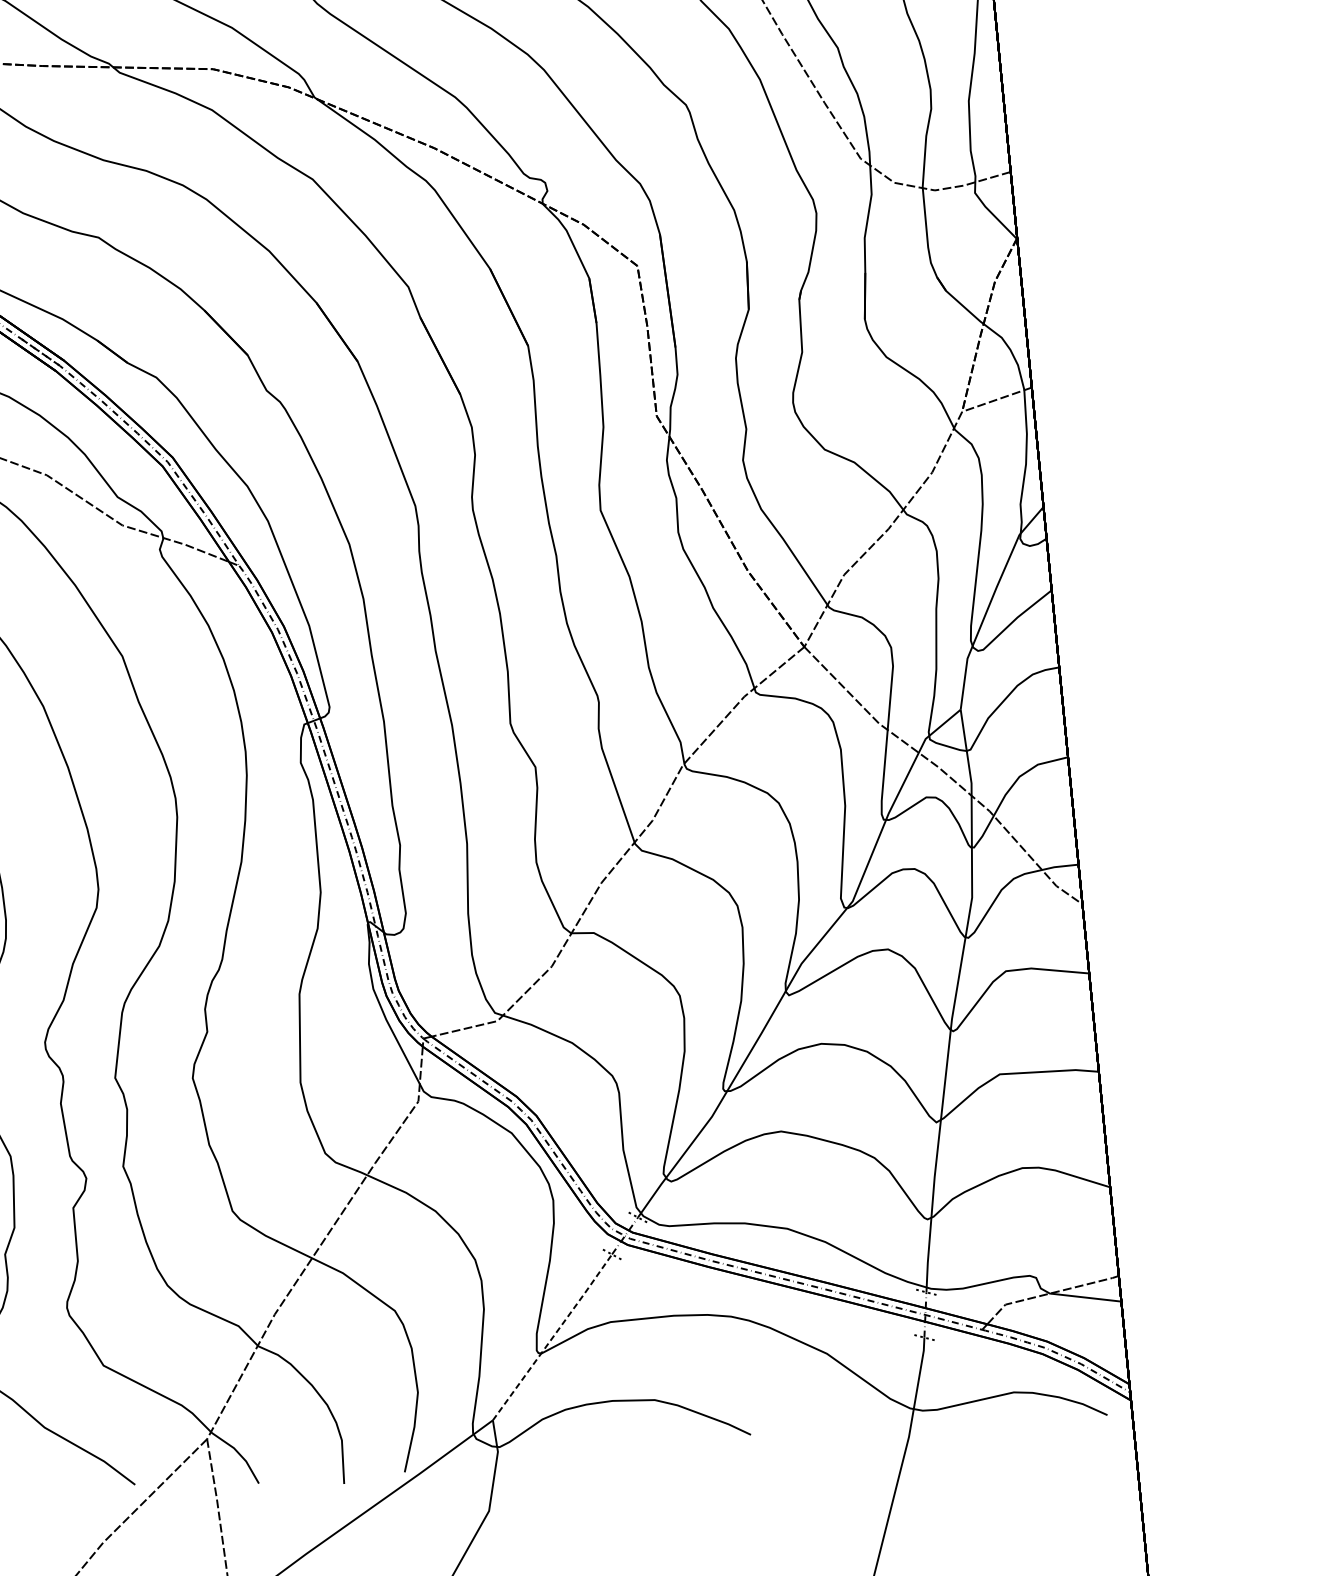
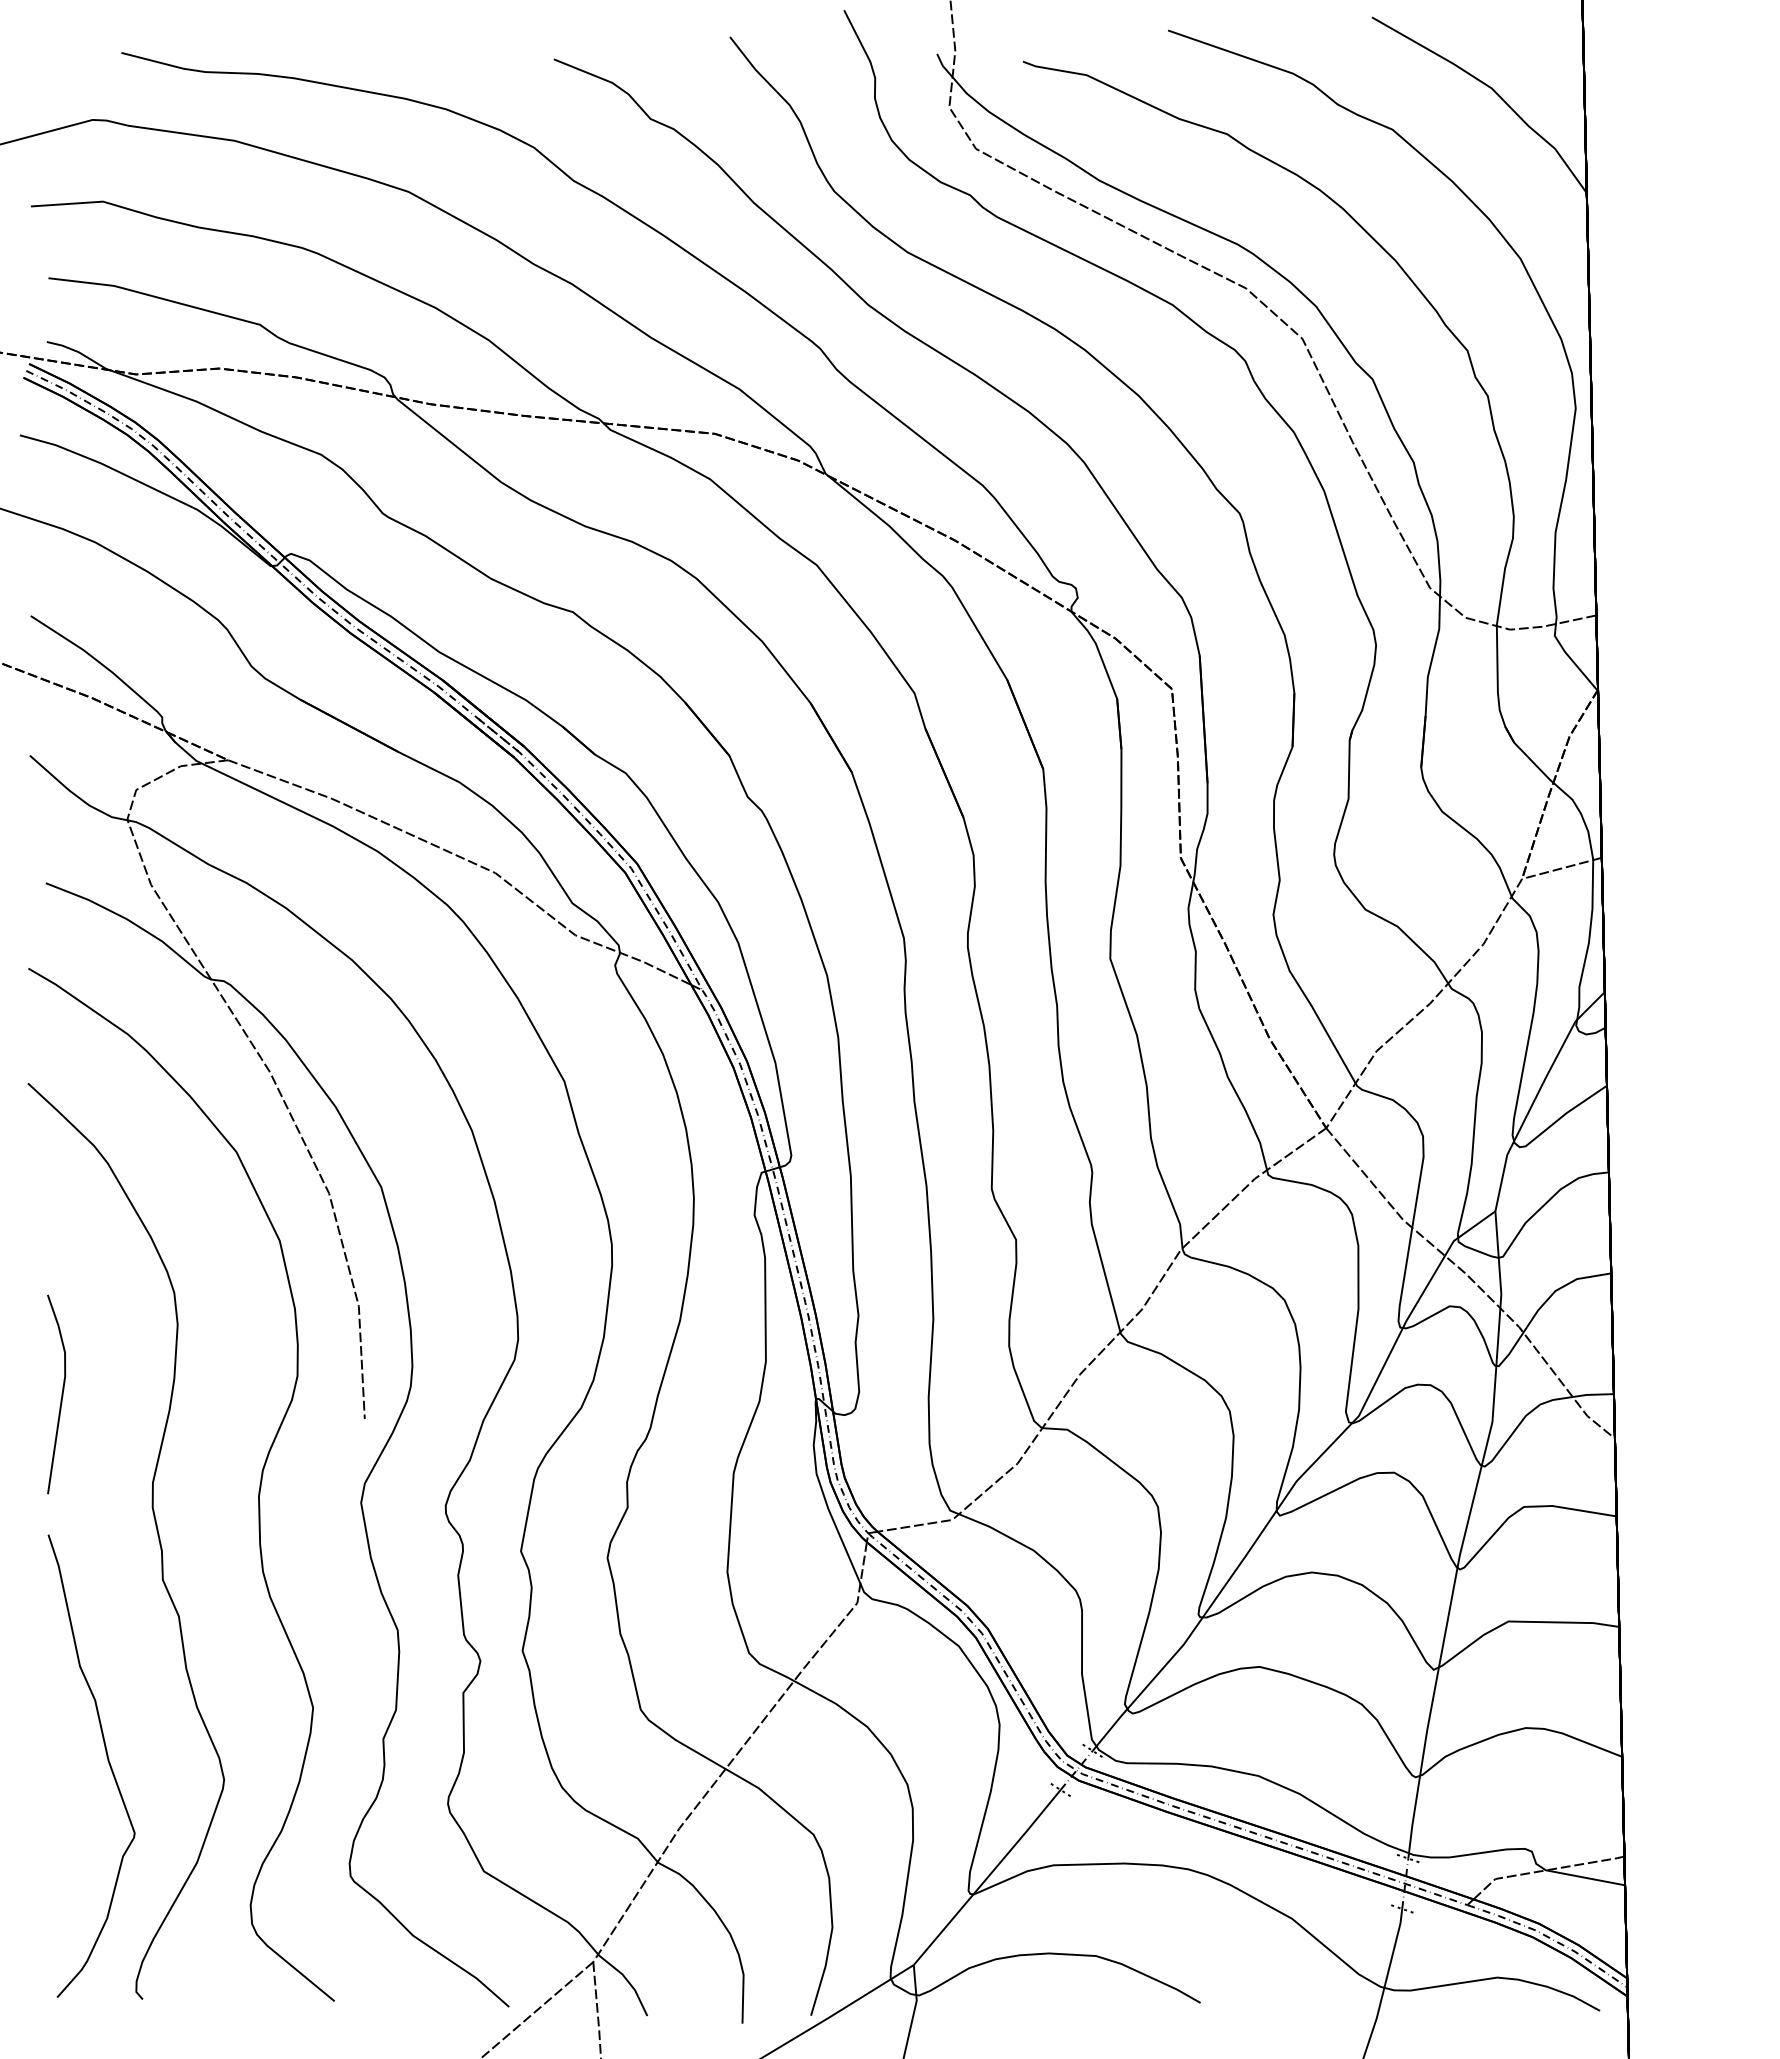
line: (552, 1337) -> (987, 1877), dashed -> solid

